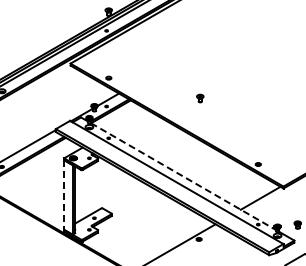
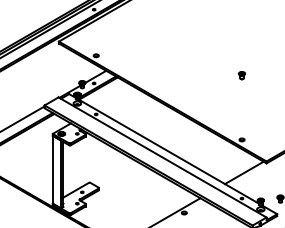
part: (200, 98) -> (242, 75), moved
line: (183, 176) -> (169, 151), dashed -> solid
line: (64, 195) -> (53, 170), dashed -> solid

